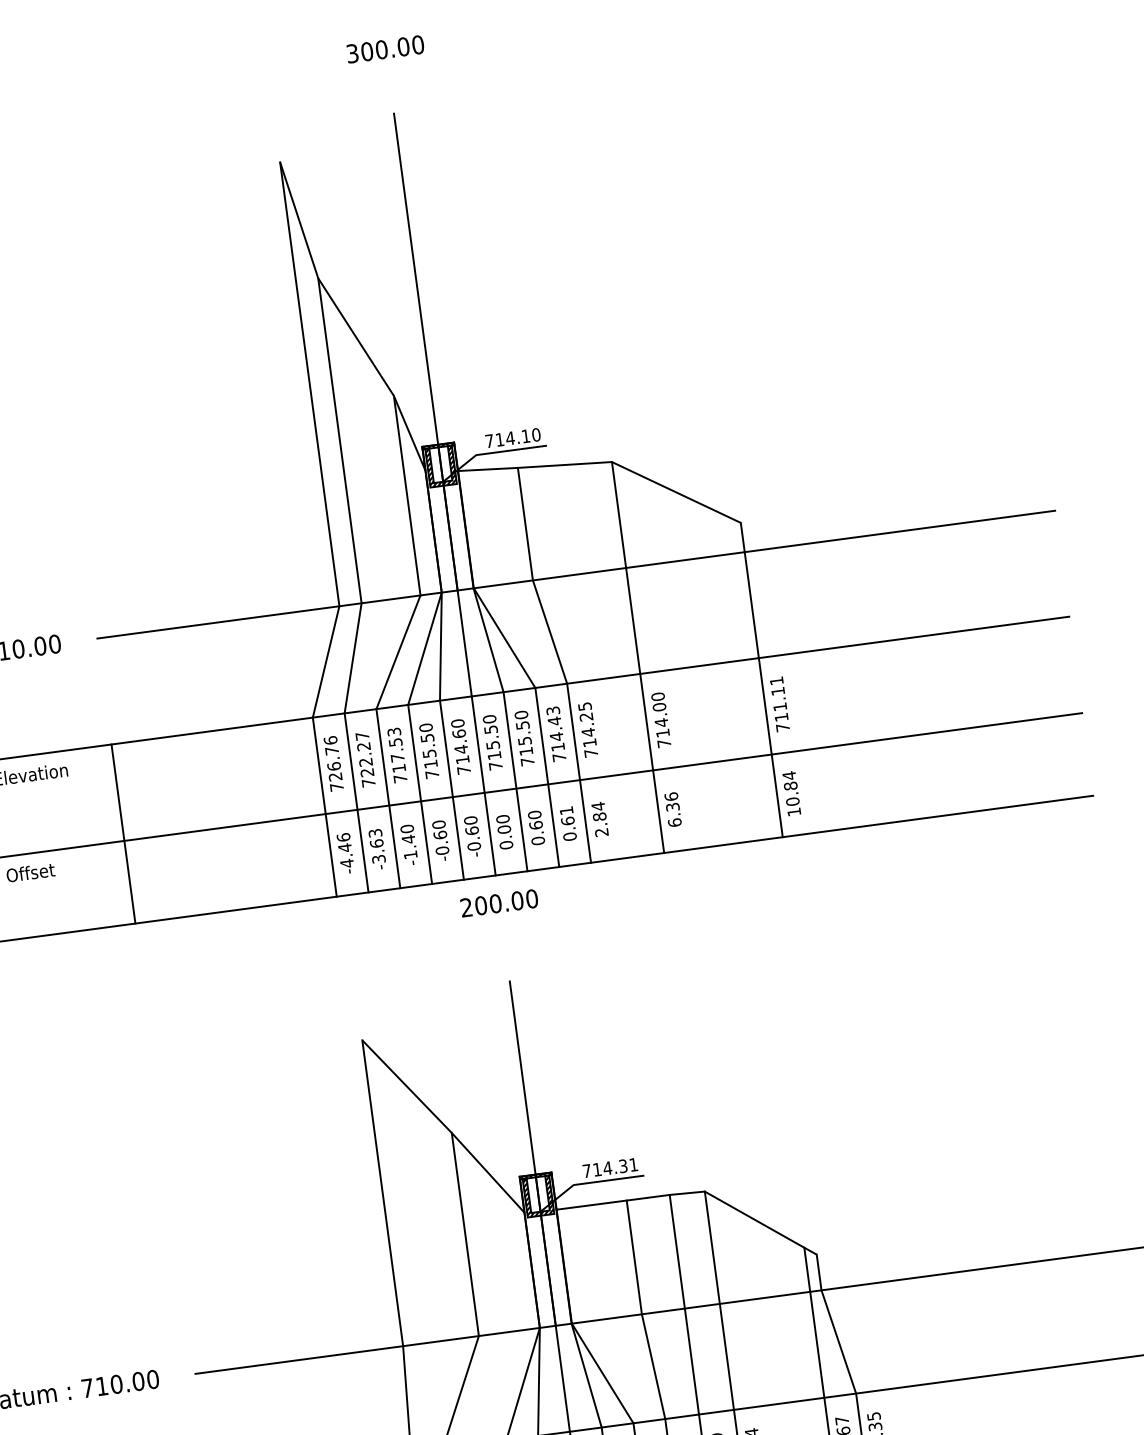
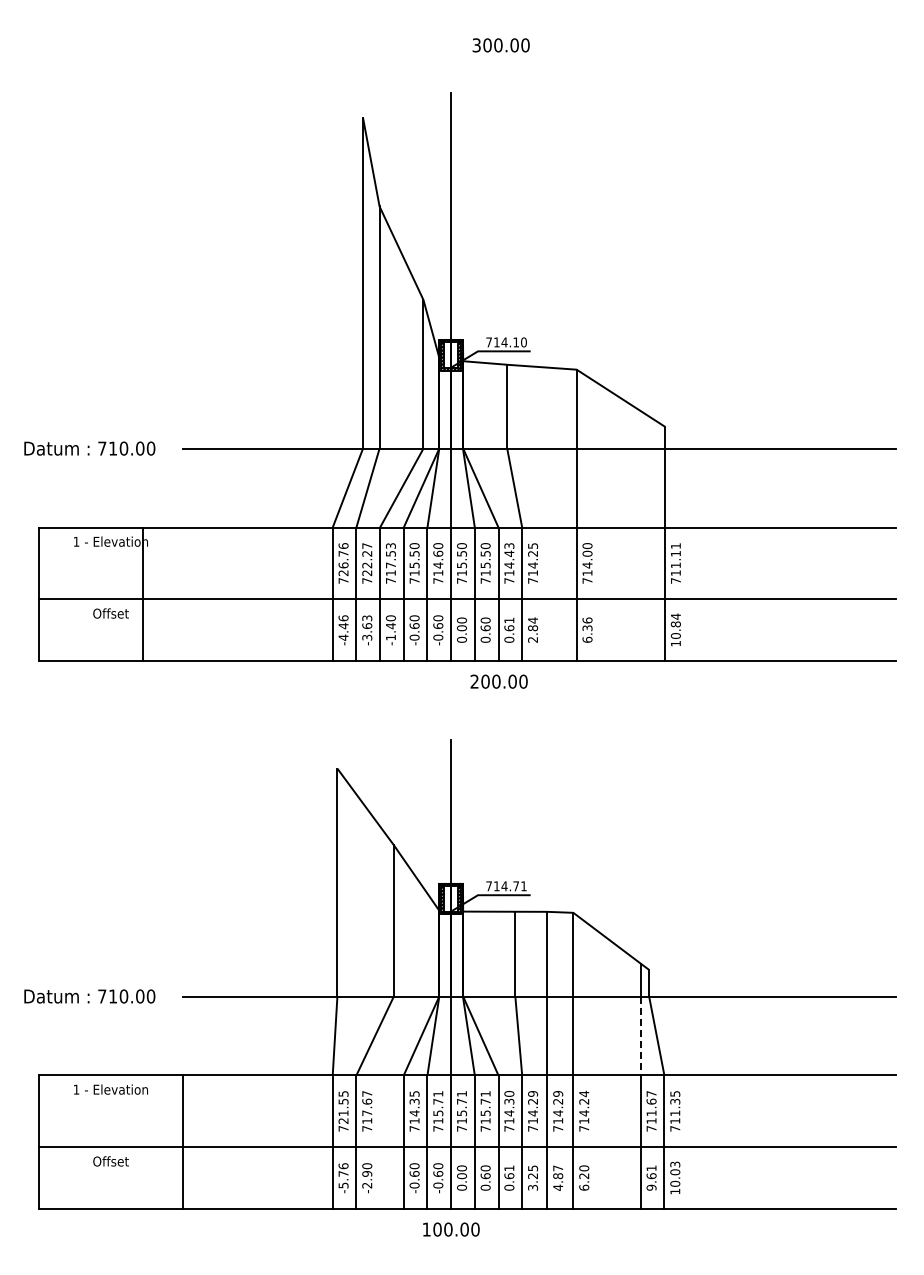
text: (384, 49) -> (500, 45), moved
line: (123, 833) -> (142, 593), moved
text: (498, 903) -> (498, 681), moved
text: (623, 1166) -> (516, 886), 714.31 -> 714.71
line: (817, 1345) -> (640, 1036), solid -> dashed

